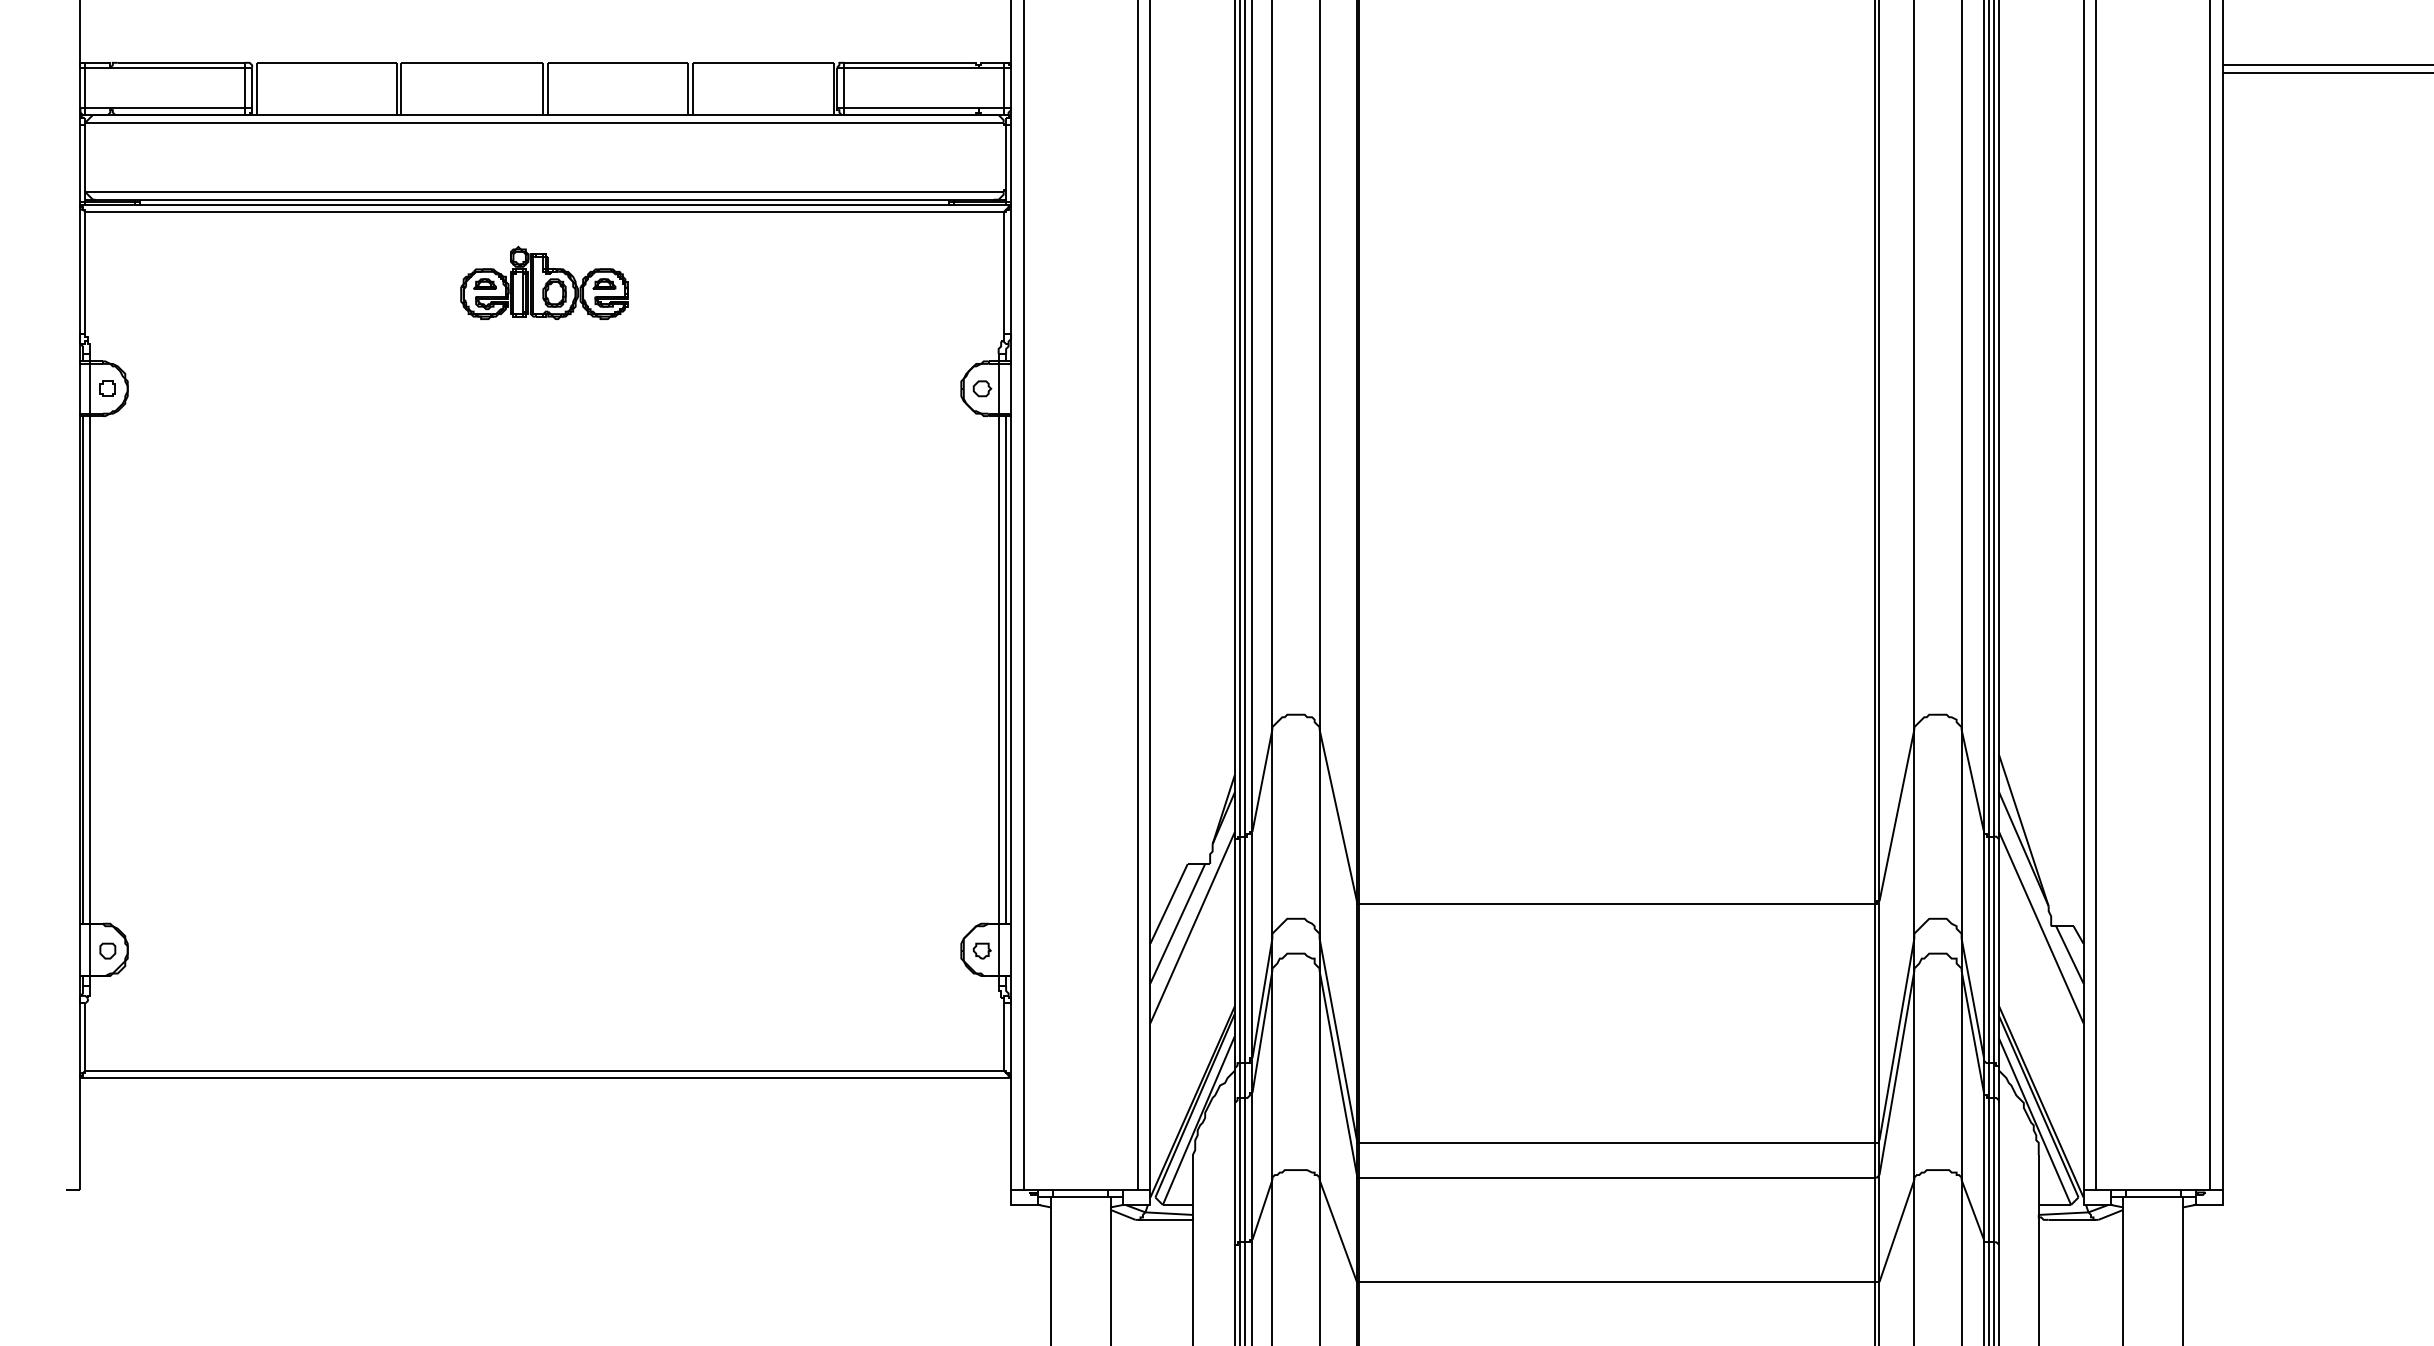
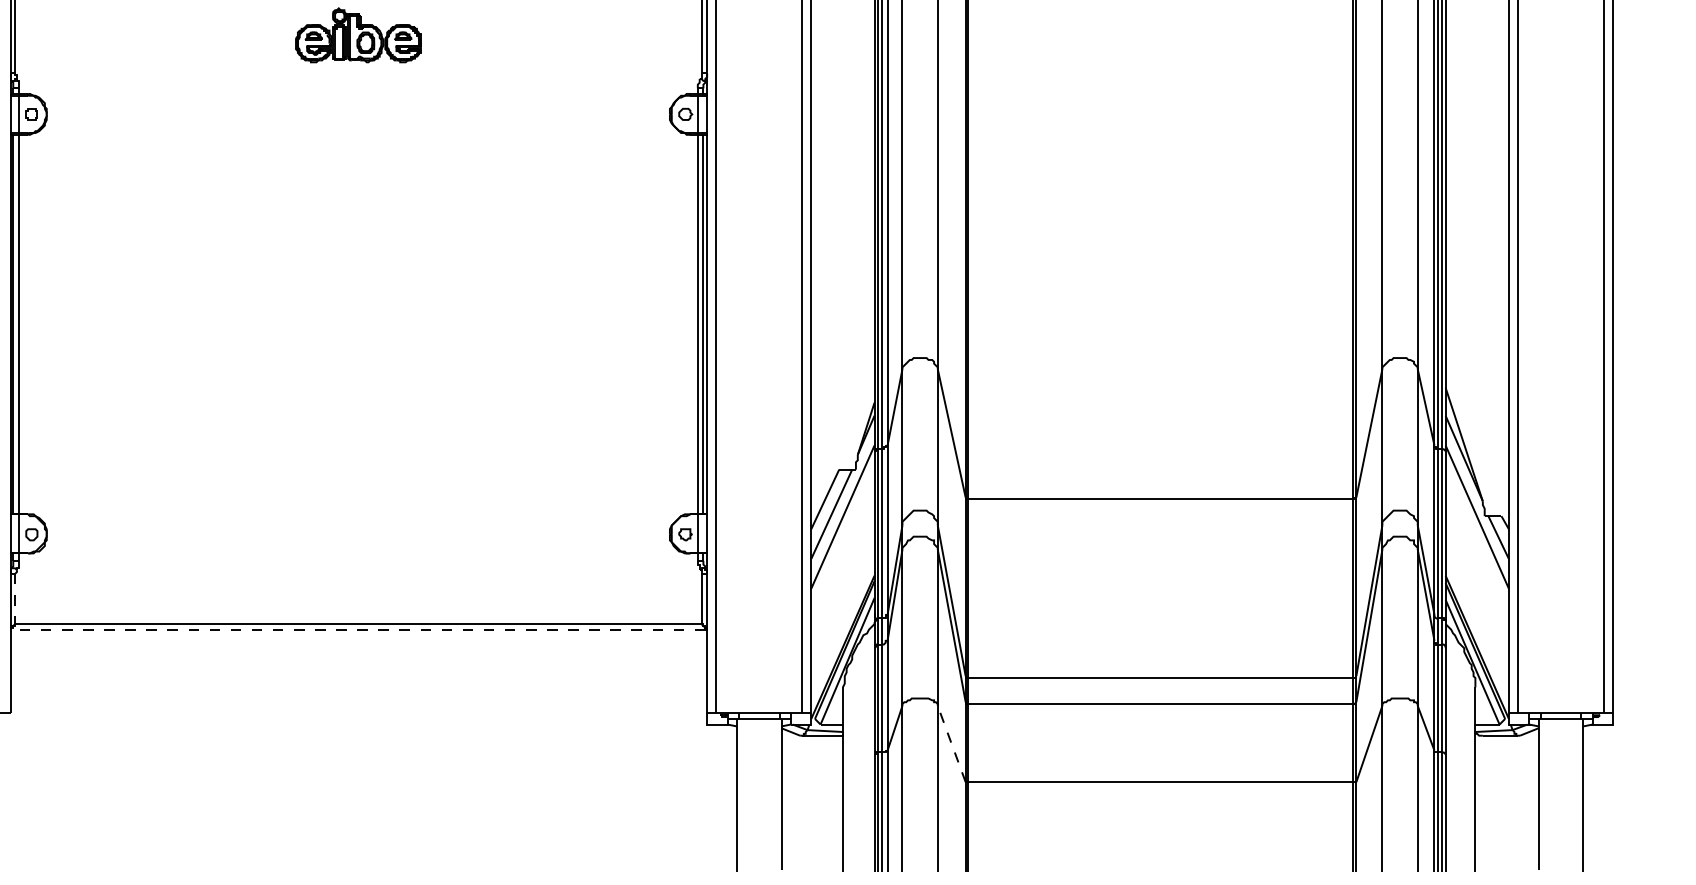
line: (85, 1036) -> (15, 598), solid -> dashed
line: (544, 1078) -> (358, 630), solid -> dashed
line: (1338, 1230) -> (951, 743), solid -> dashed

